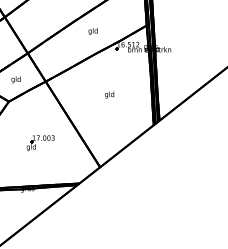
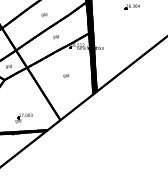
part: (39, 143) -> (23, 118), moved

